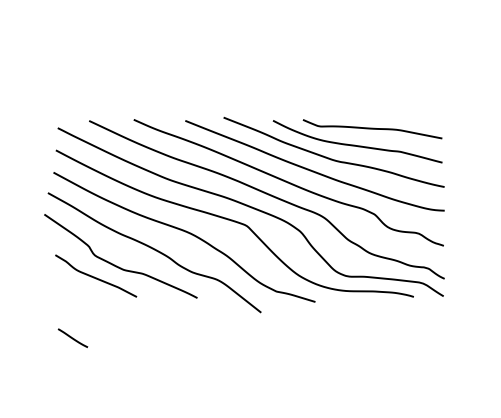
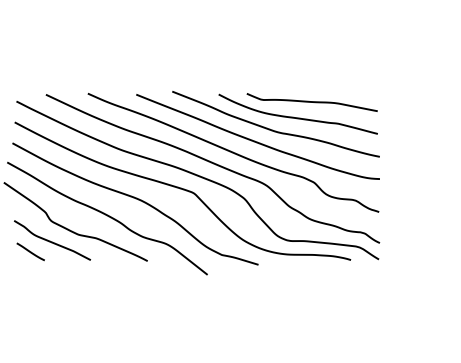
line: (72, 337) -> (30, 251), moved

